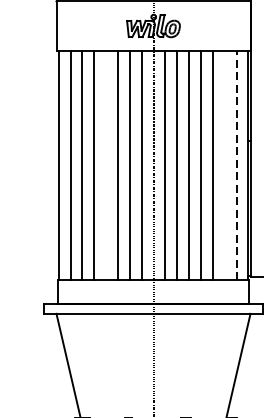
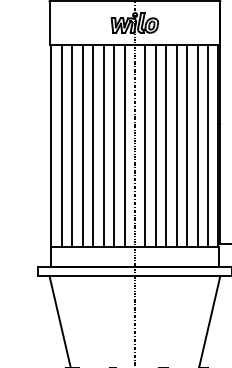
line: (106, 165) -> (93, 145), added
line: (224, 165) -> (197, 145), added
line: (235, 165) -> (207, 145), dashed -> solid

